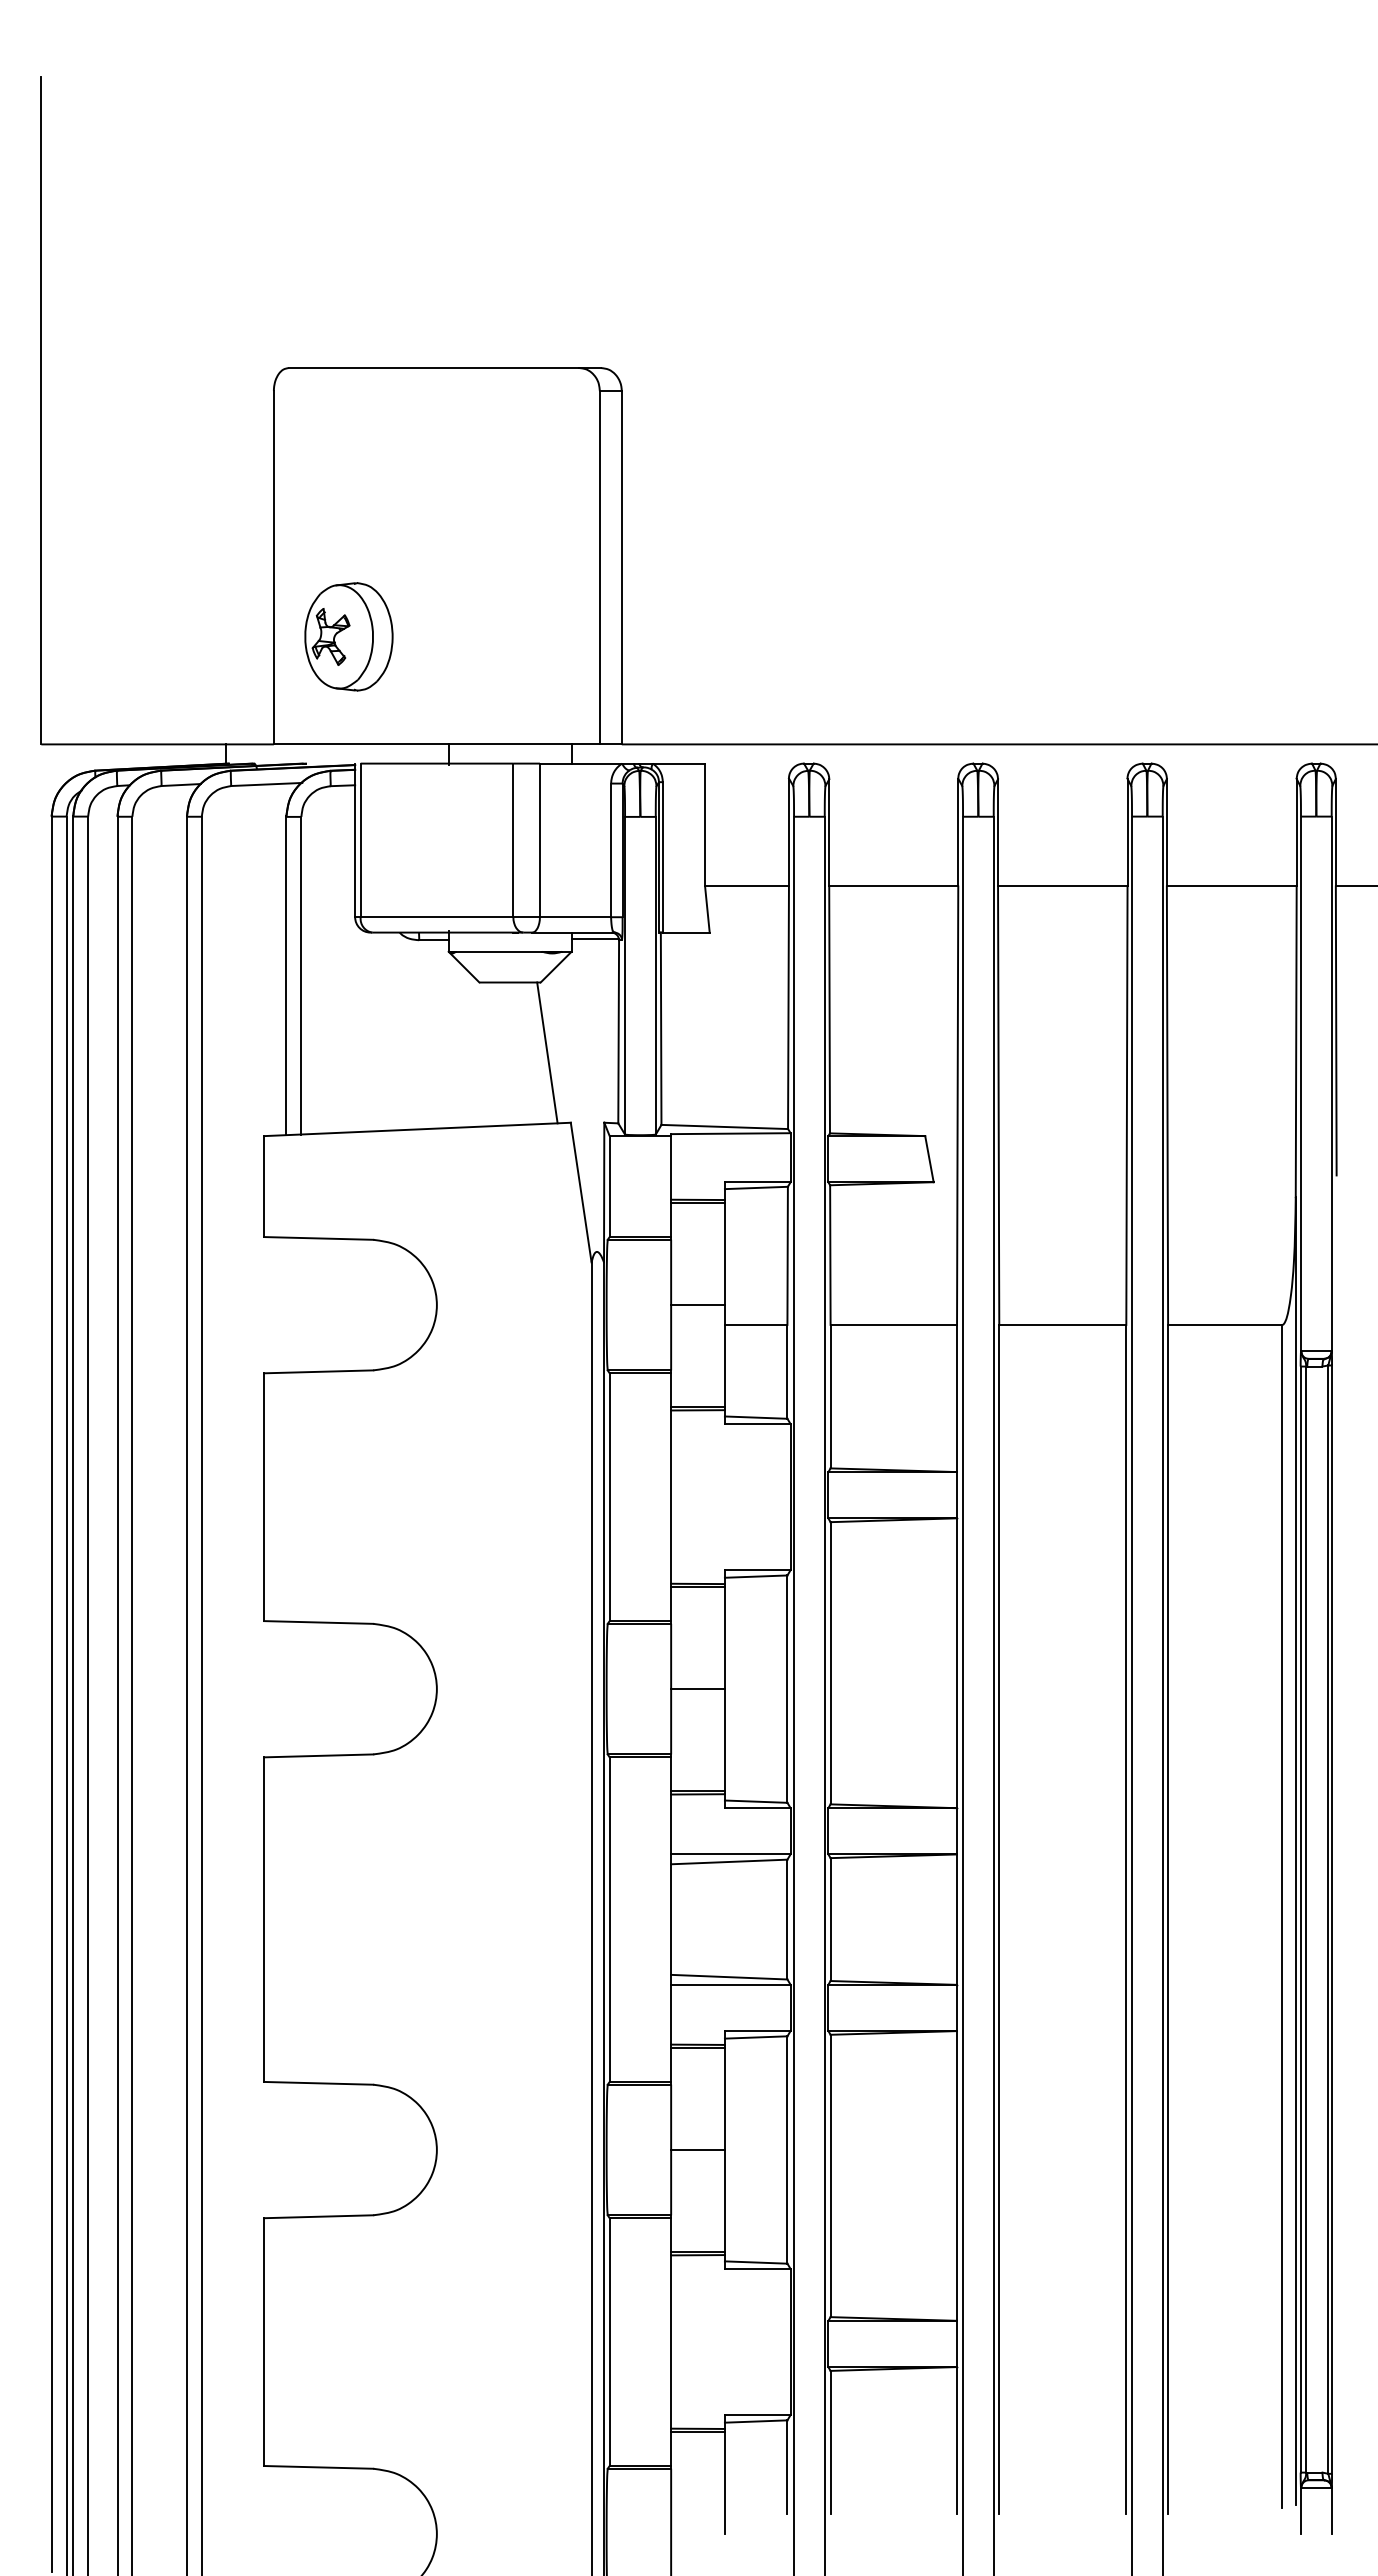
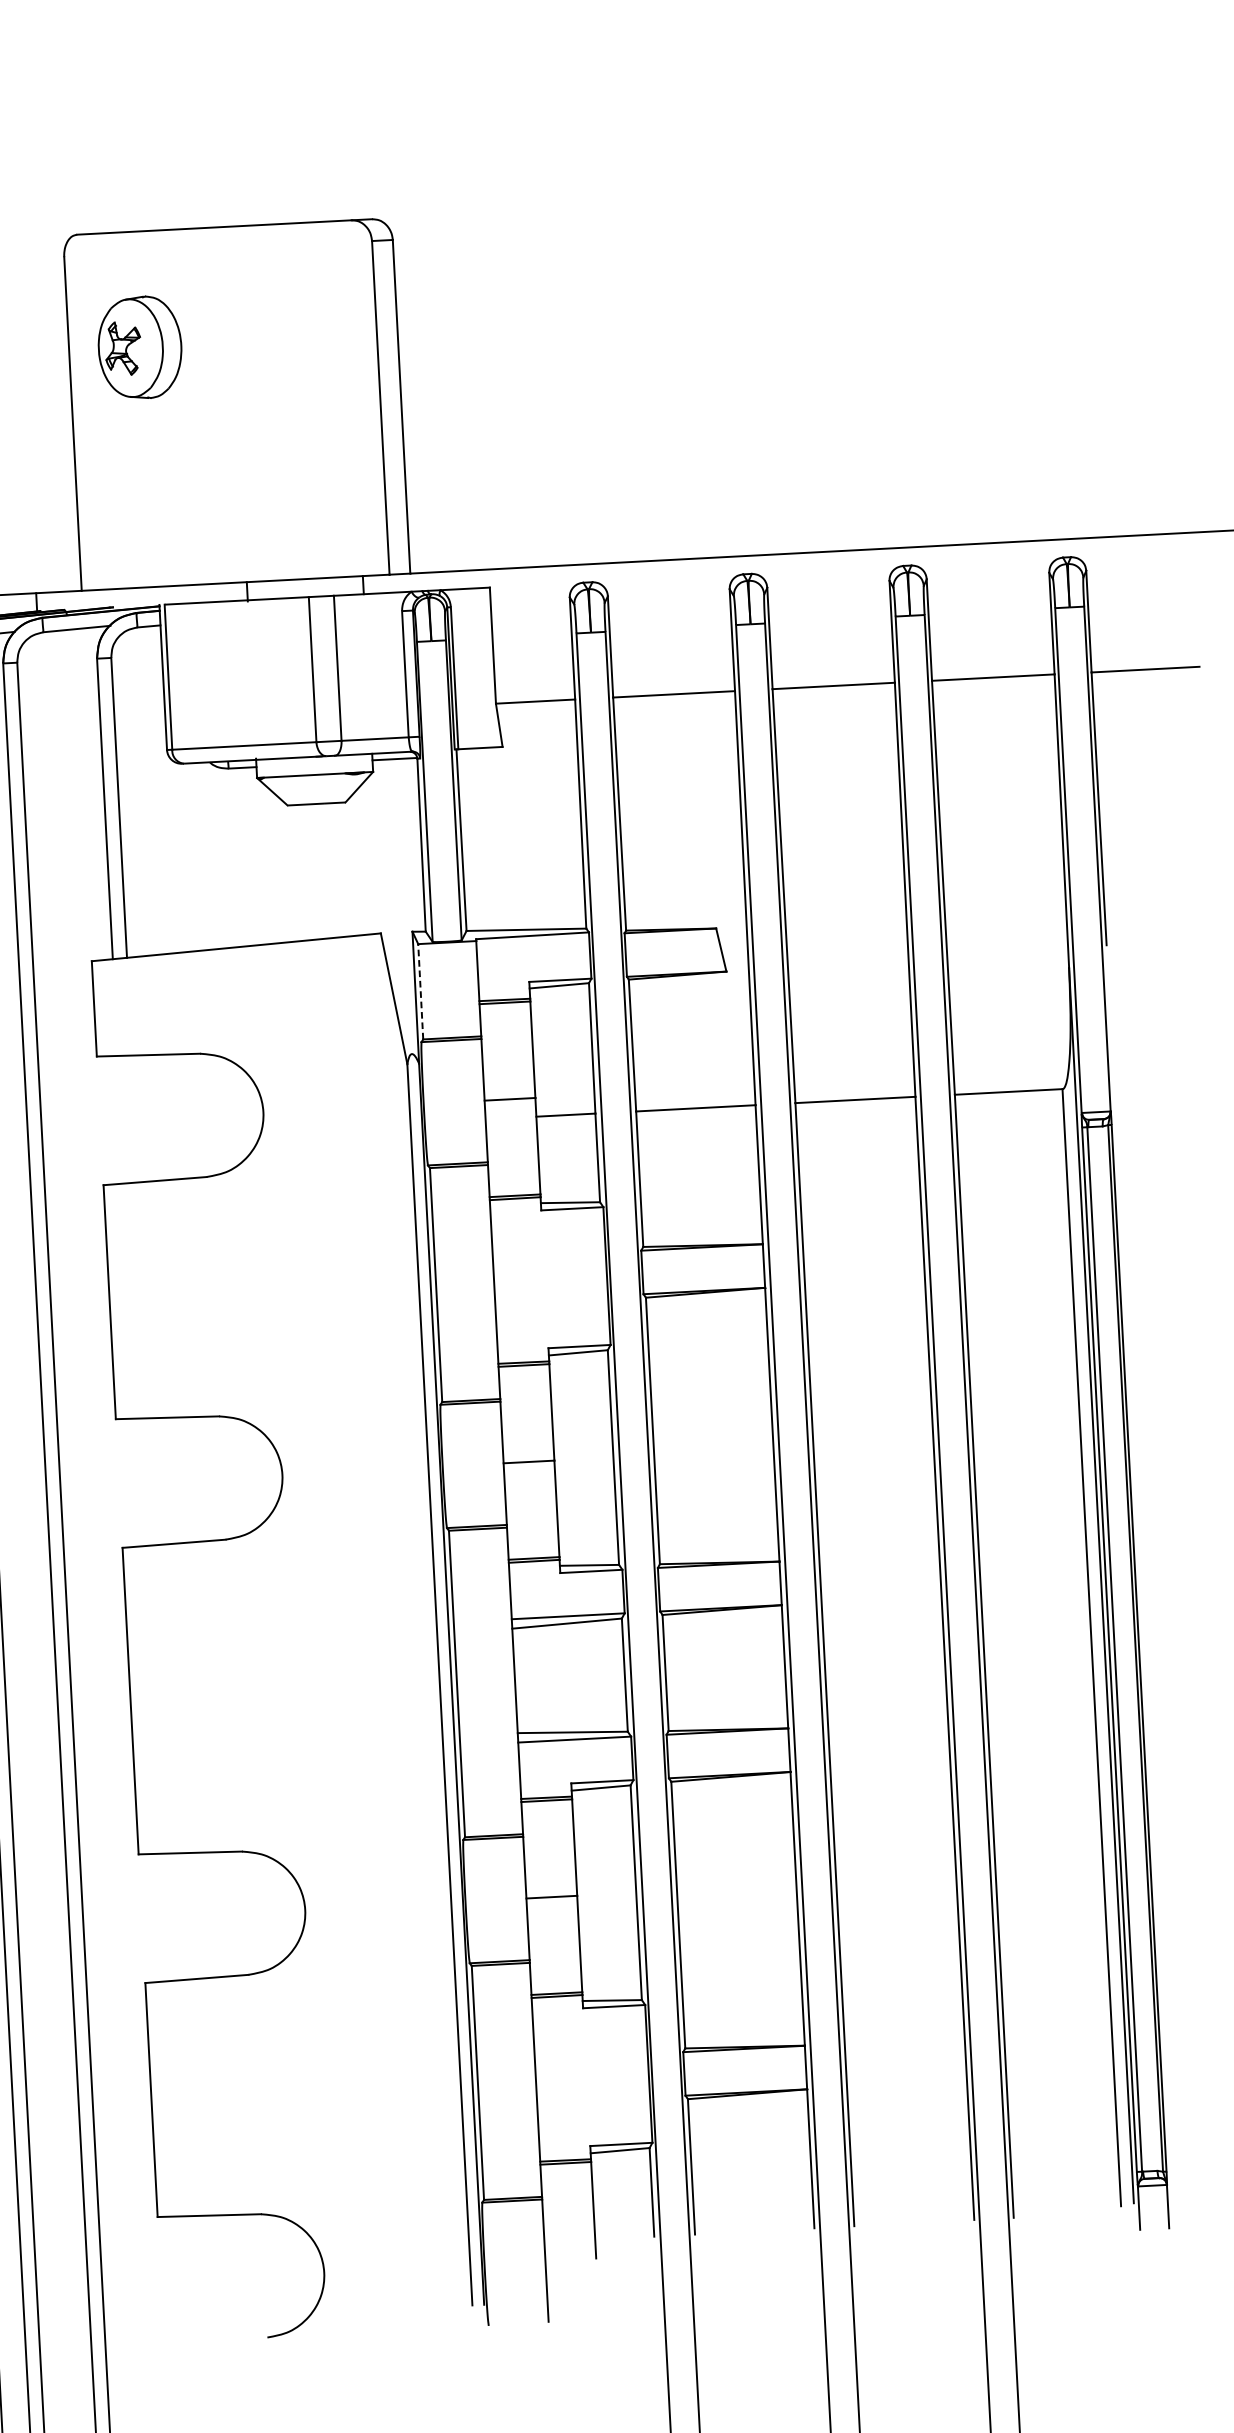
part: (348, 636) -> (139, 347), moved
line: (547, 1052) -> (355, 868), removed
line: (609, 1186) -> (420, 991), solid -> dashed

